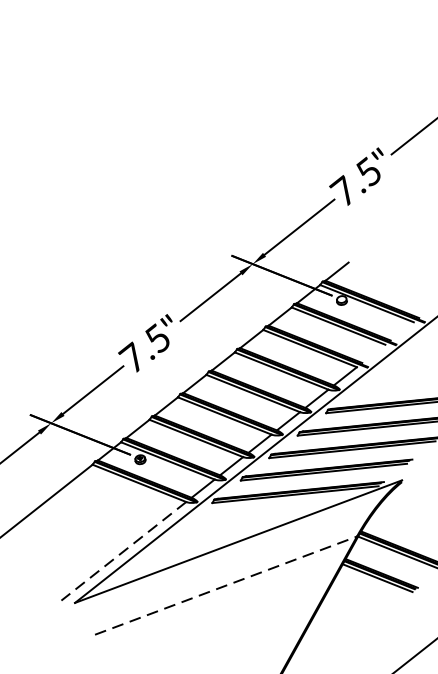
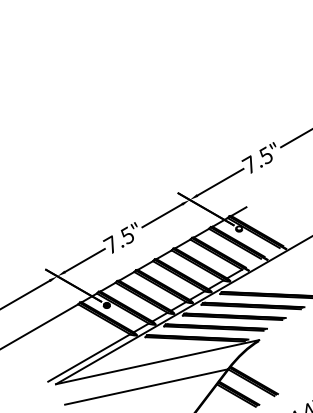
line: (122, 552) -> (88, 358), dashed -> solid
line: (225, 584) -> (146, 386), dashed -> solid

